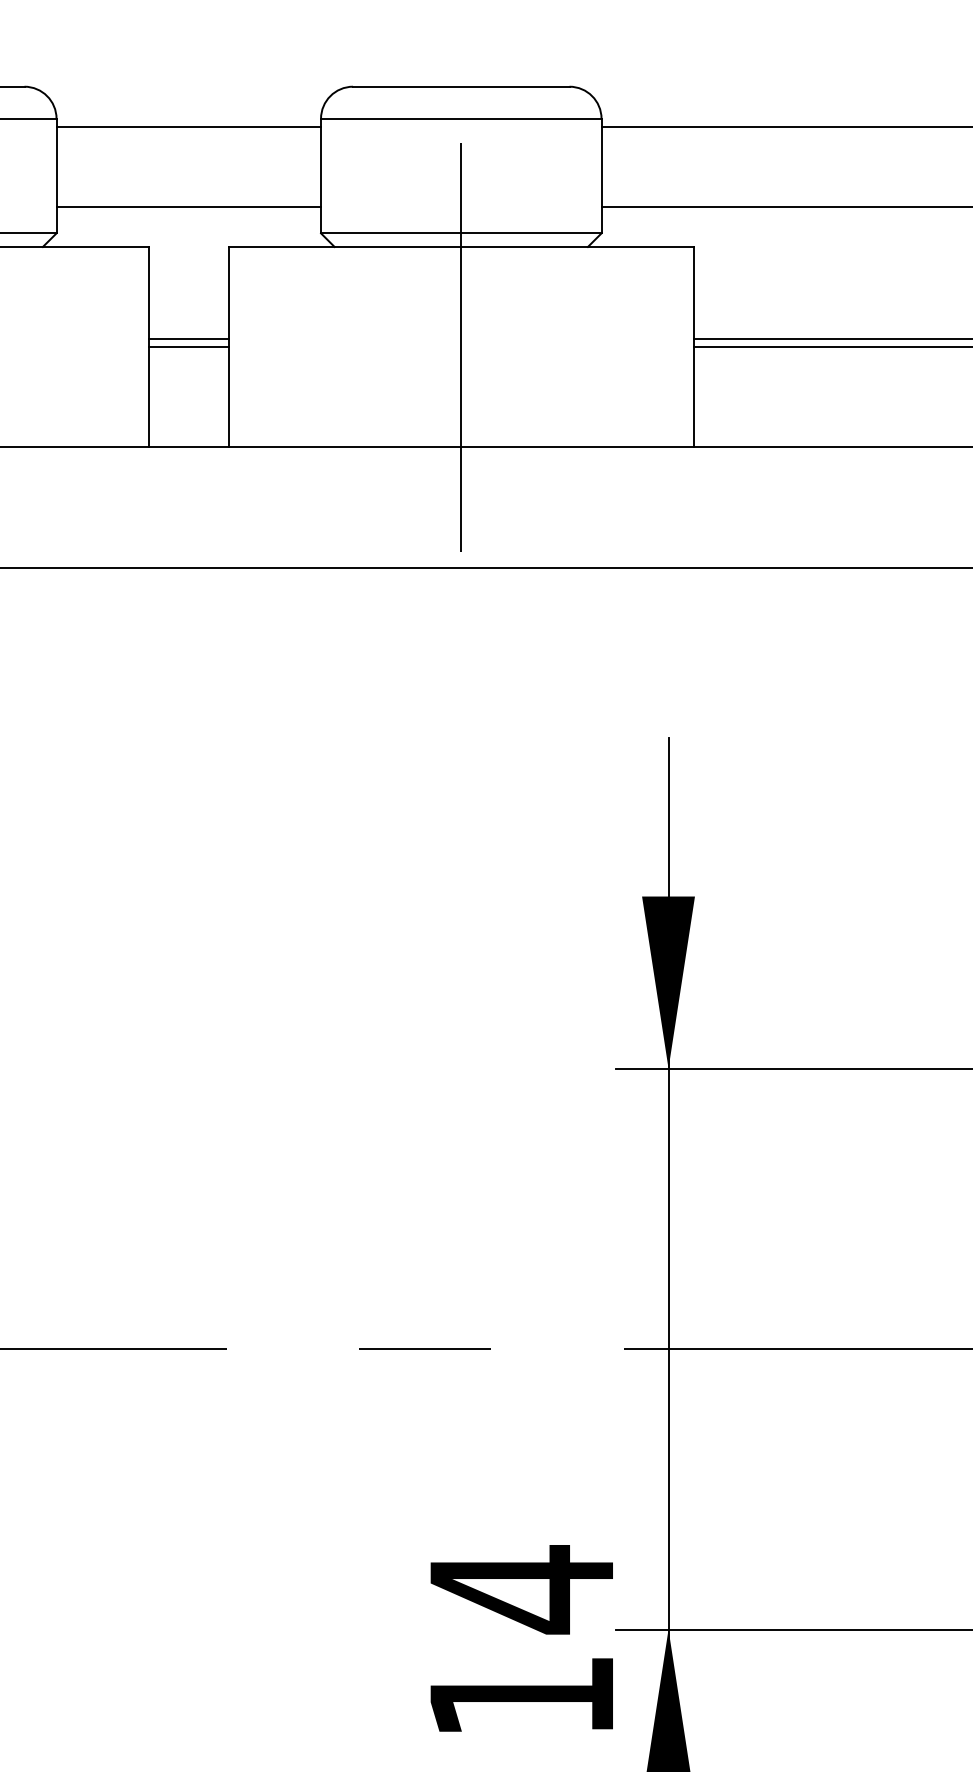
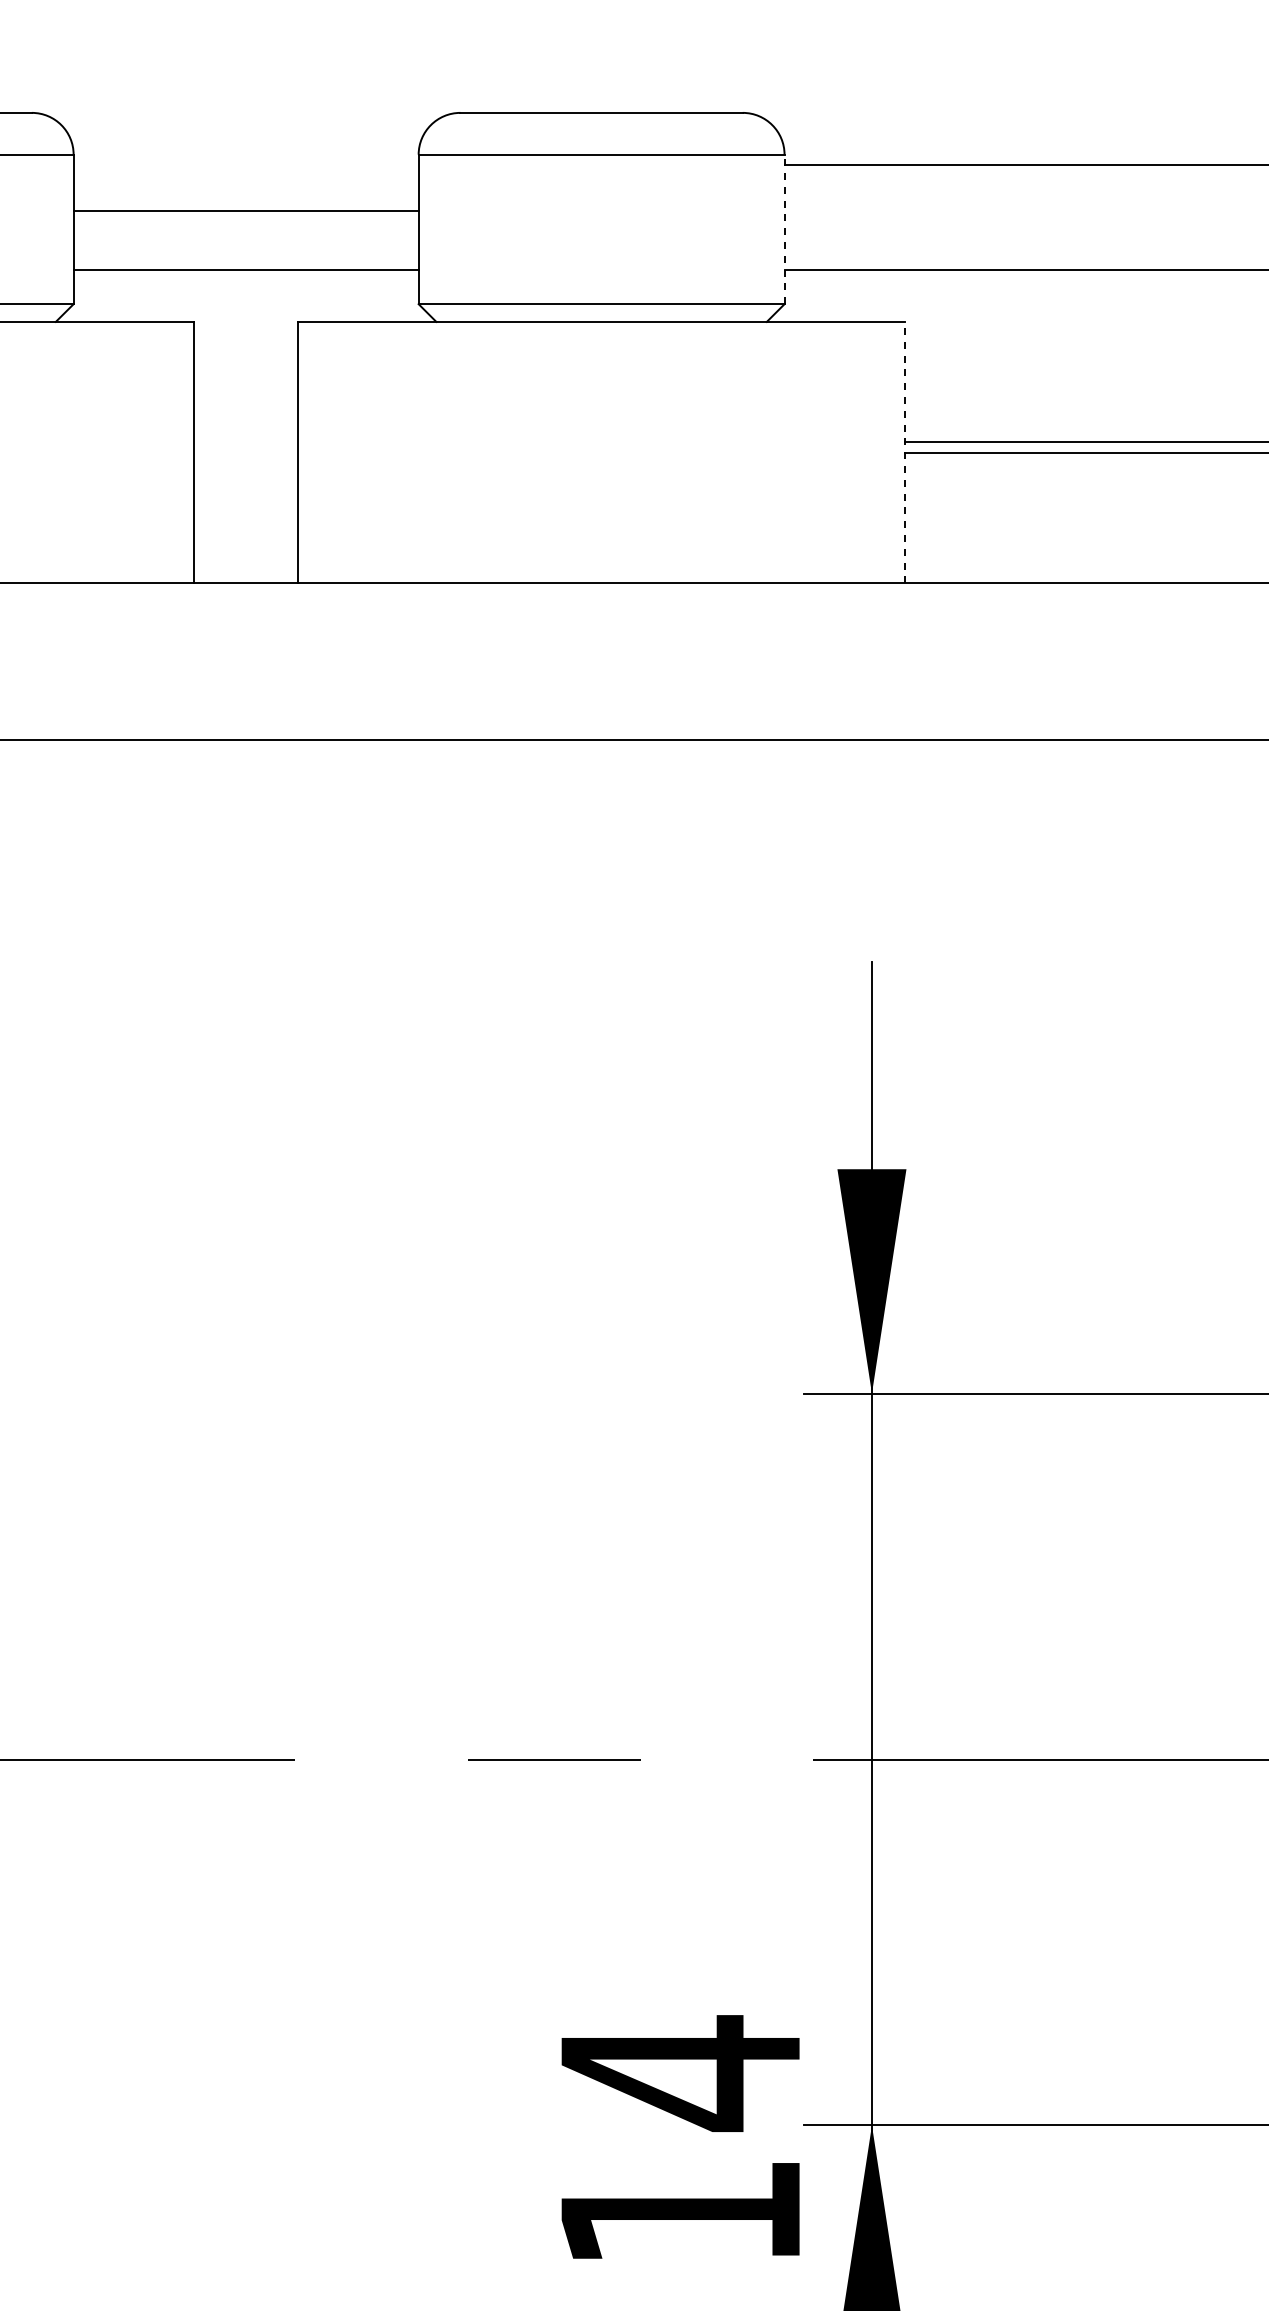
line: (188, 127) -> (245, 211), moved
line: (601, 176) -> (784, 229), solid -> dashed
line: (188, 339) -> (245, 442), removed
line: (188, 347) -> (245, 452), removed
line: (461, 347) -> (601, 452), removed
line: (693, 347) -> (904, 452), solid -> dashed

